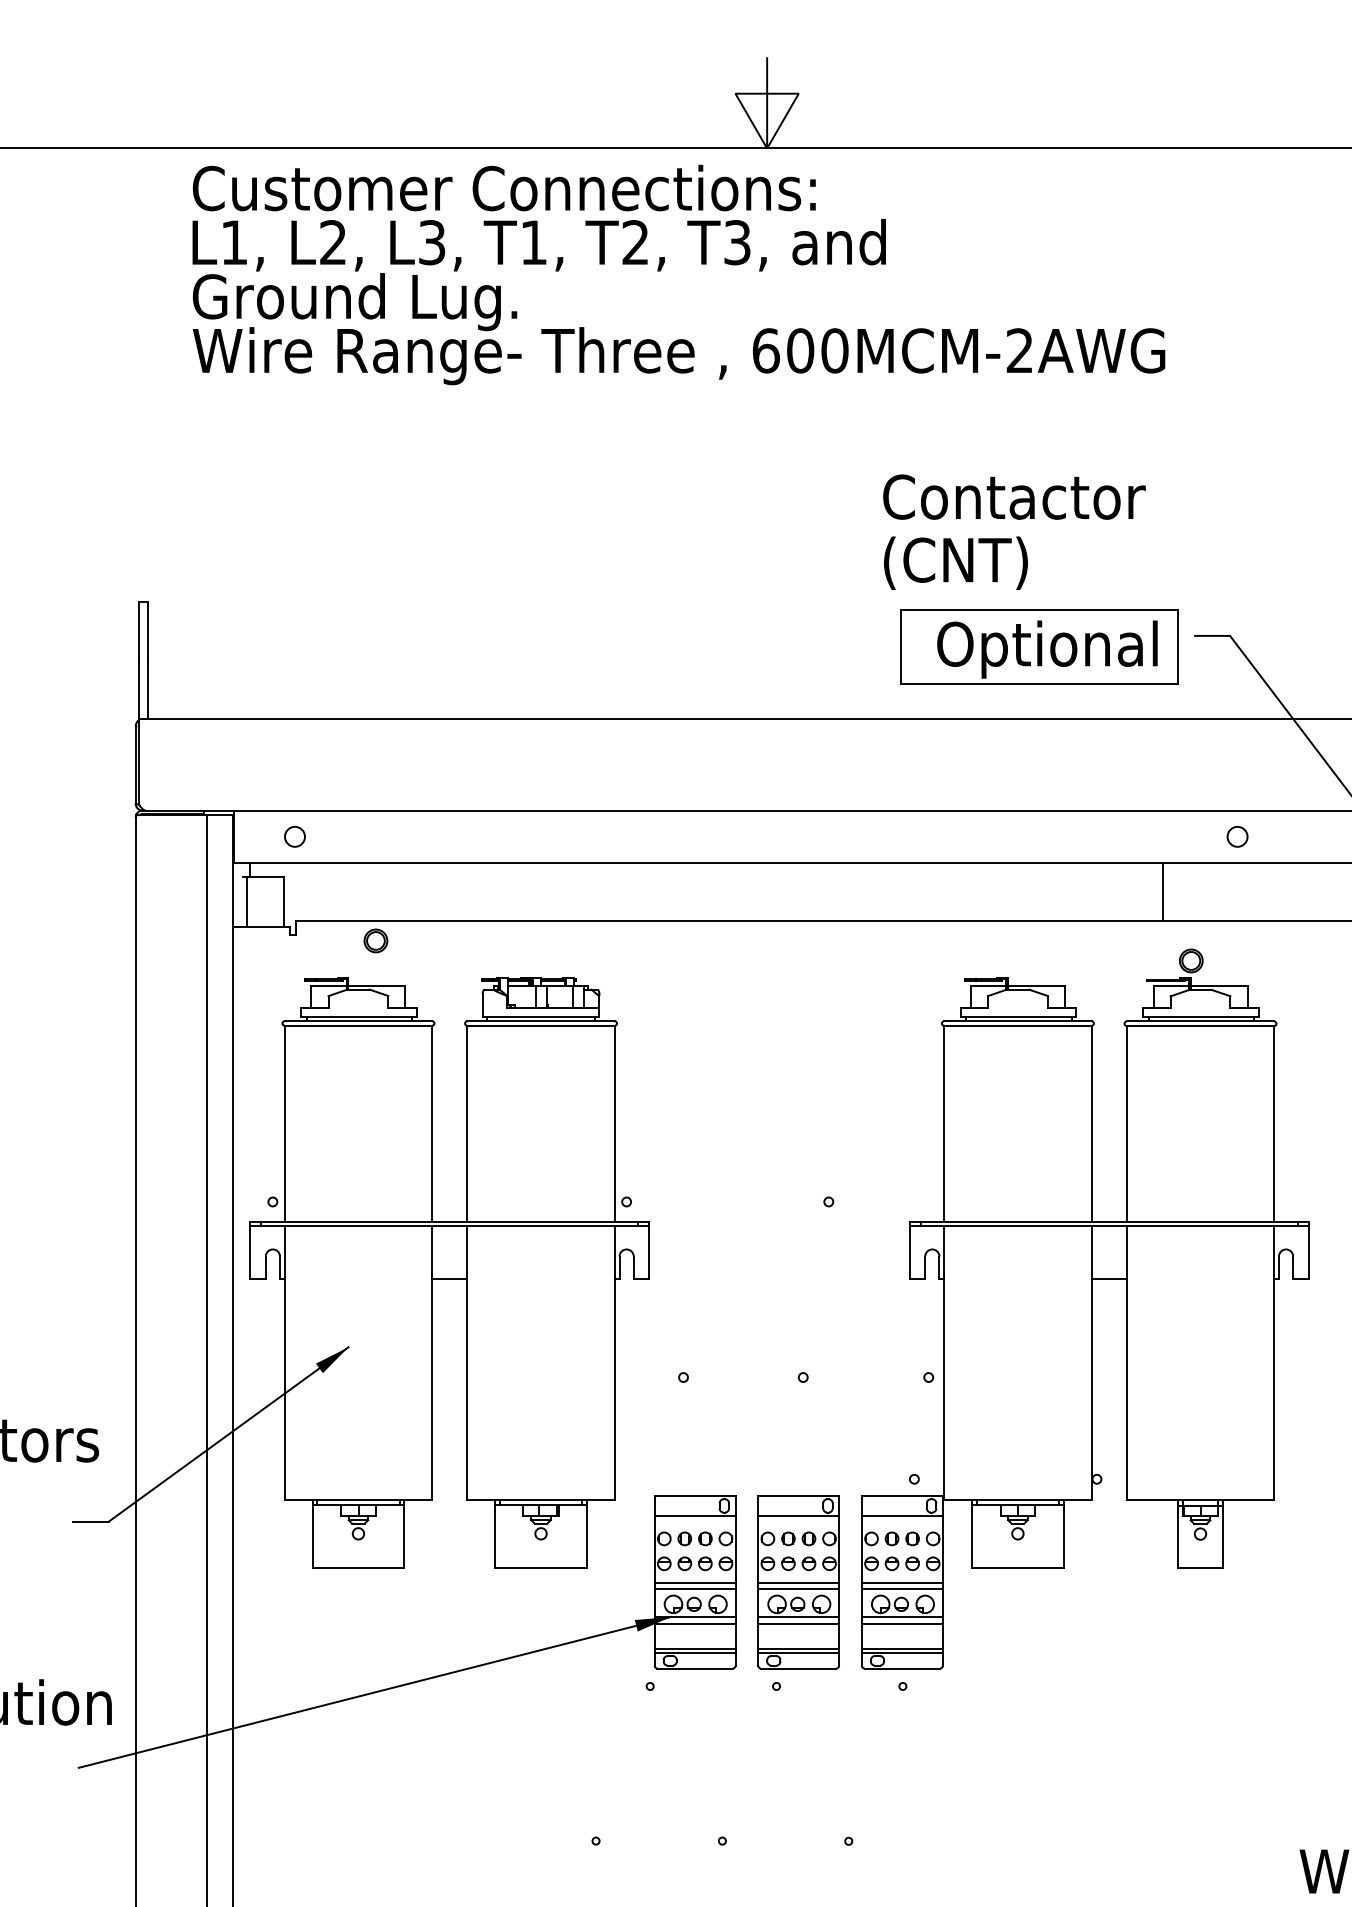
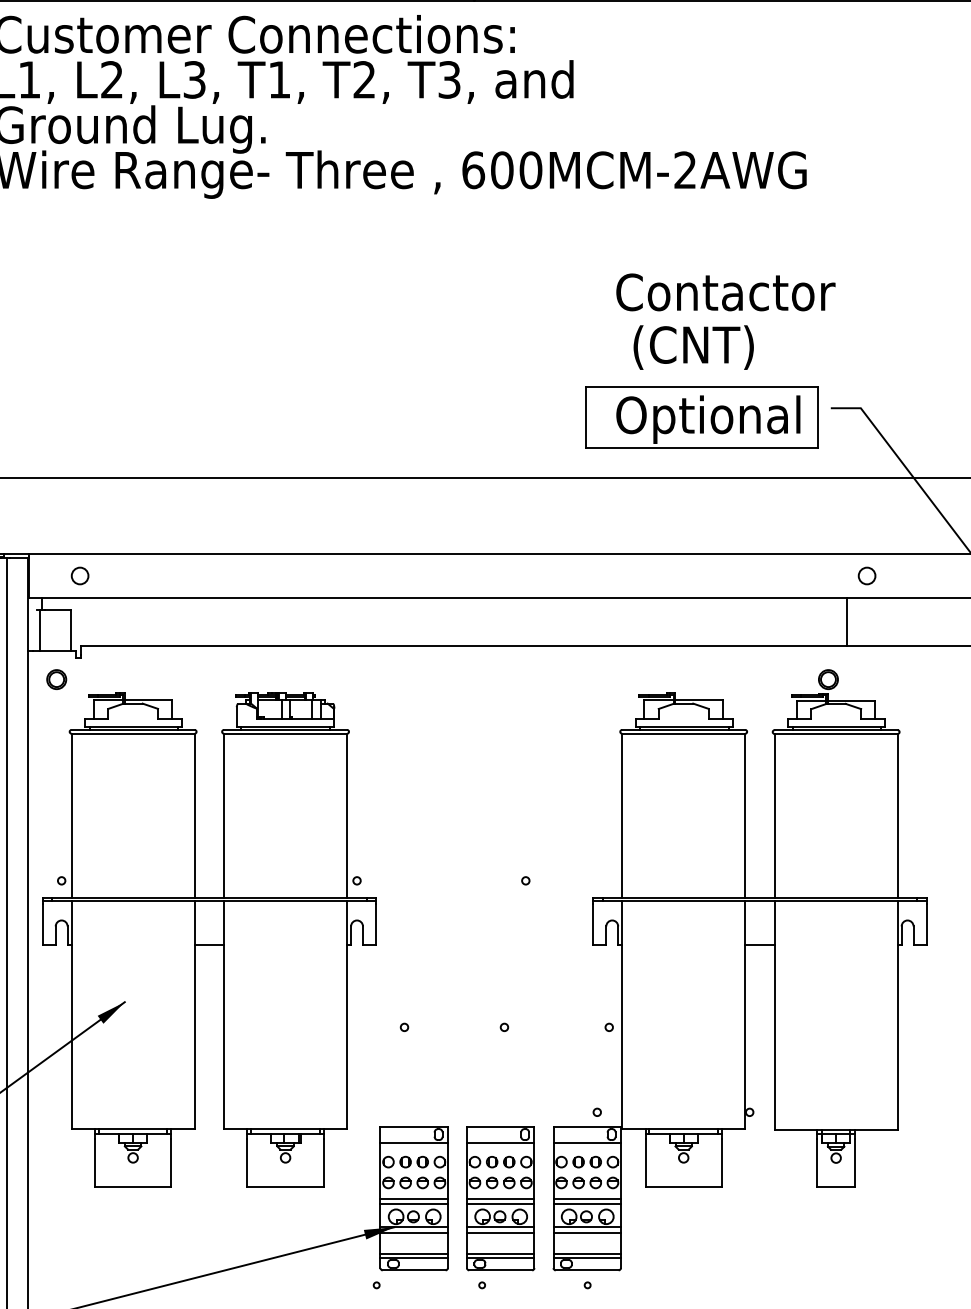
text: (1014, 496) -> (725, 291), moved
text: (955, 562) -> (693, 346), moved
line: (1163, 892) -> (847, 622), moved
part: (375, 940) -> (56, 679), moved

